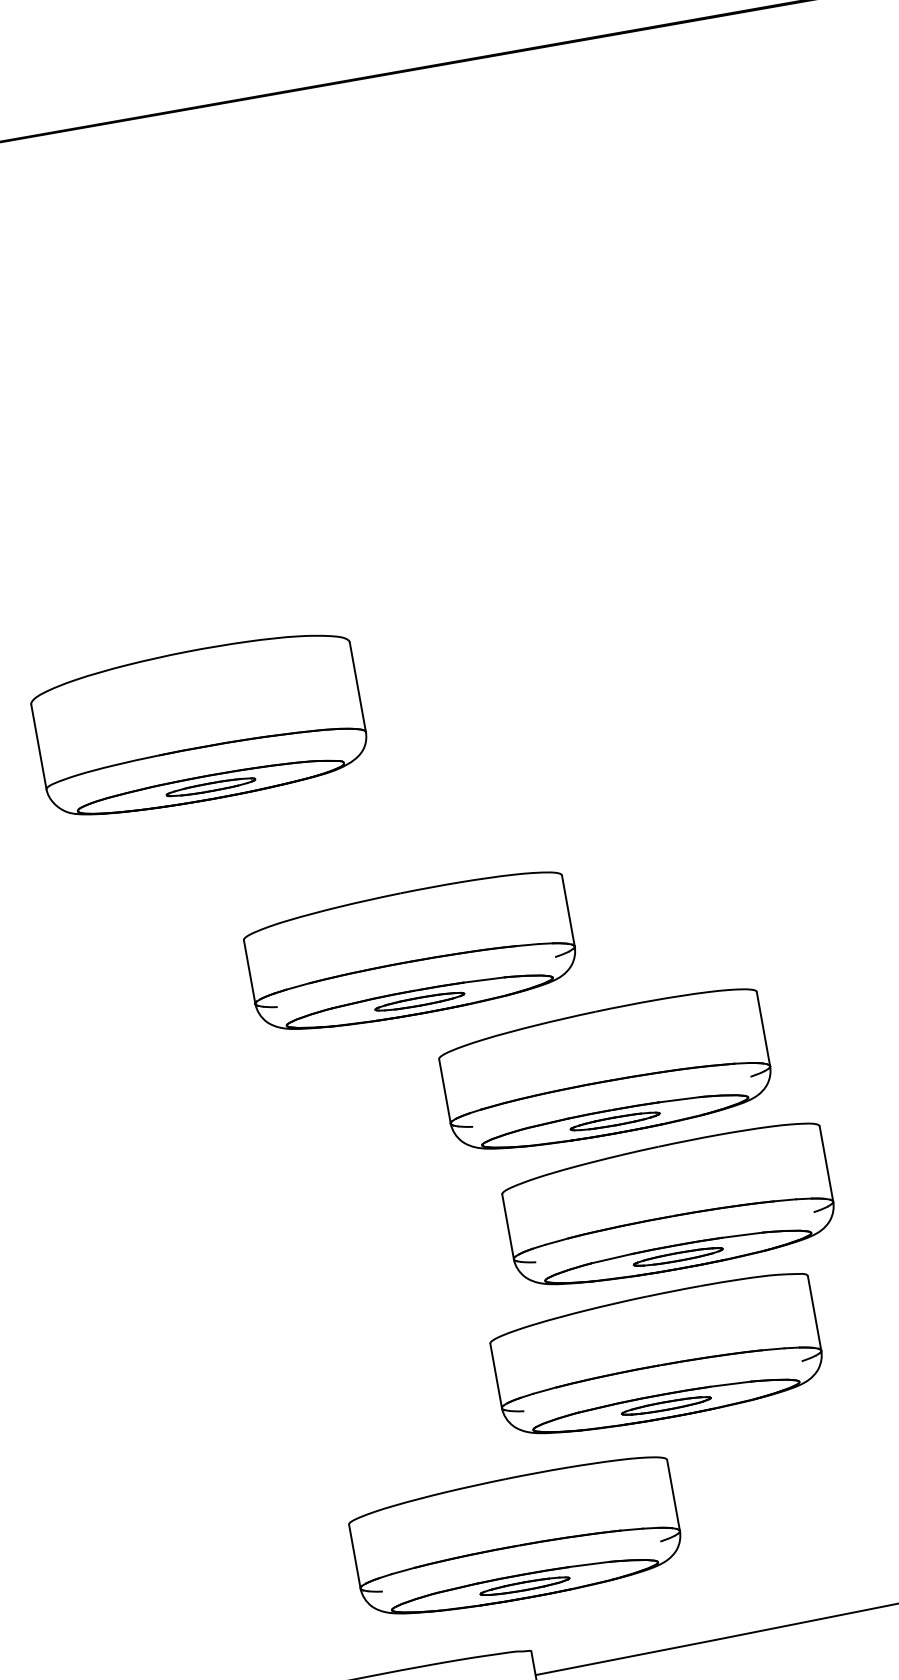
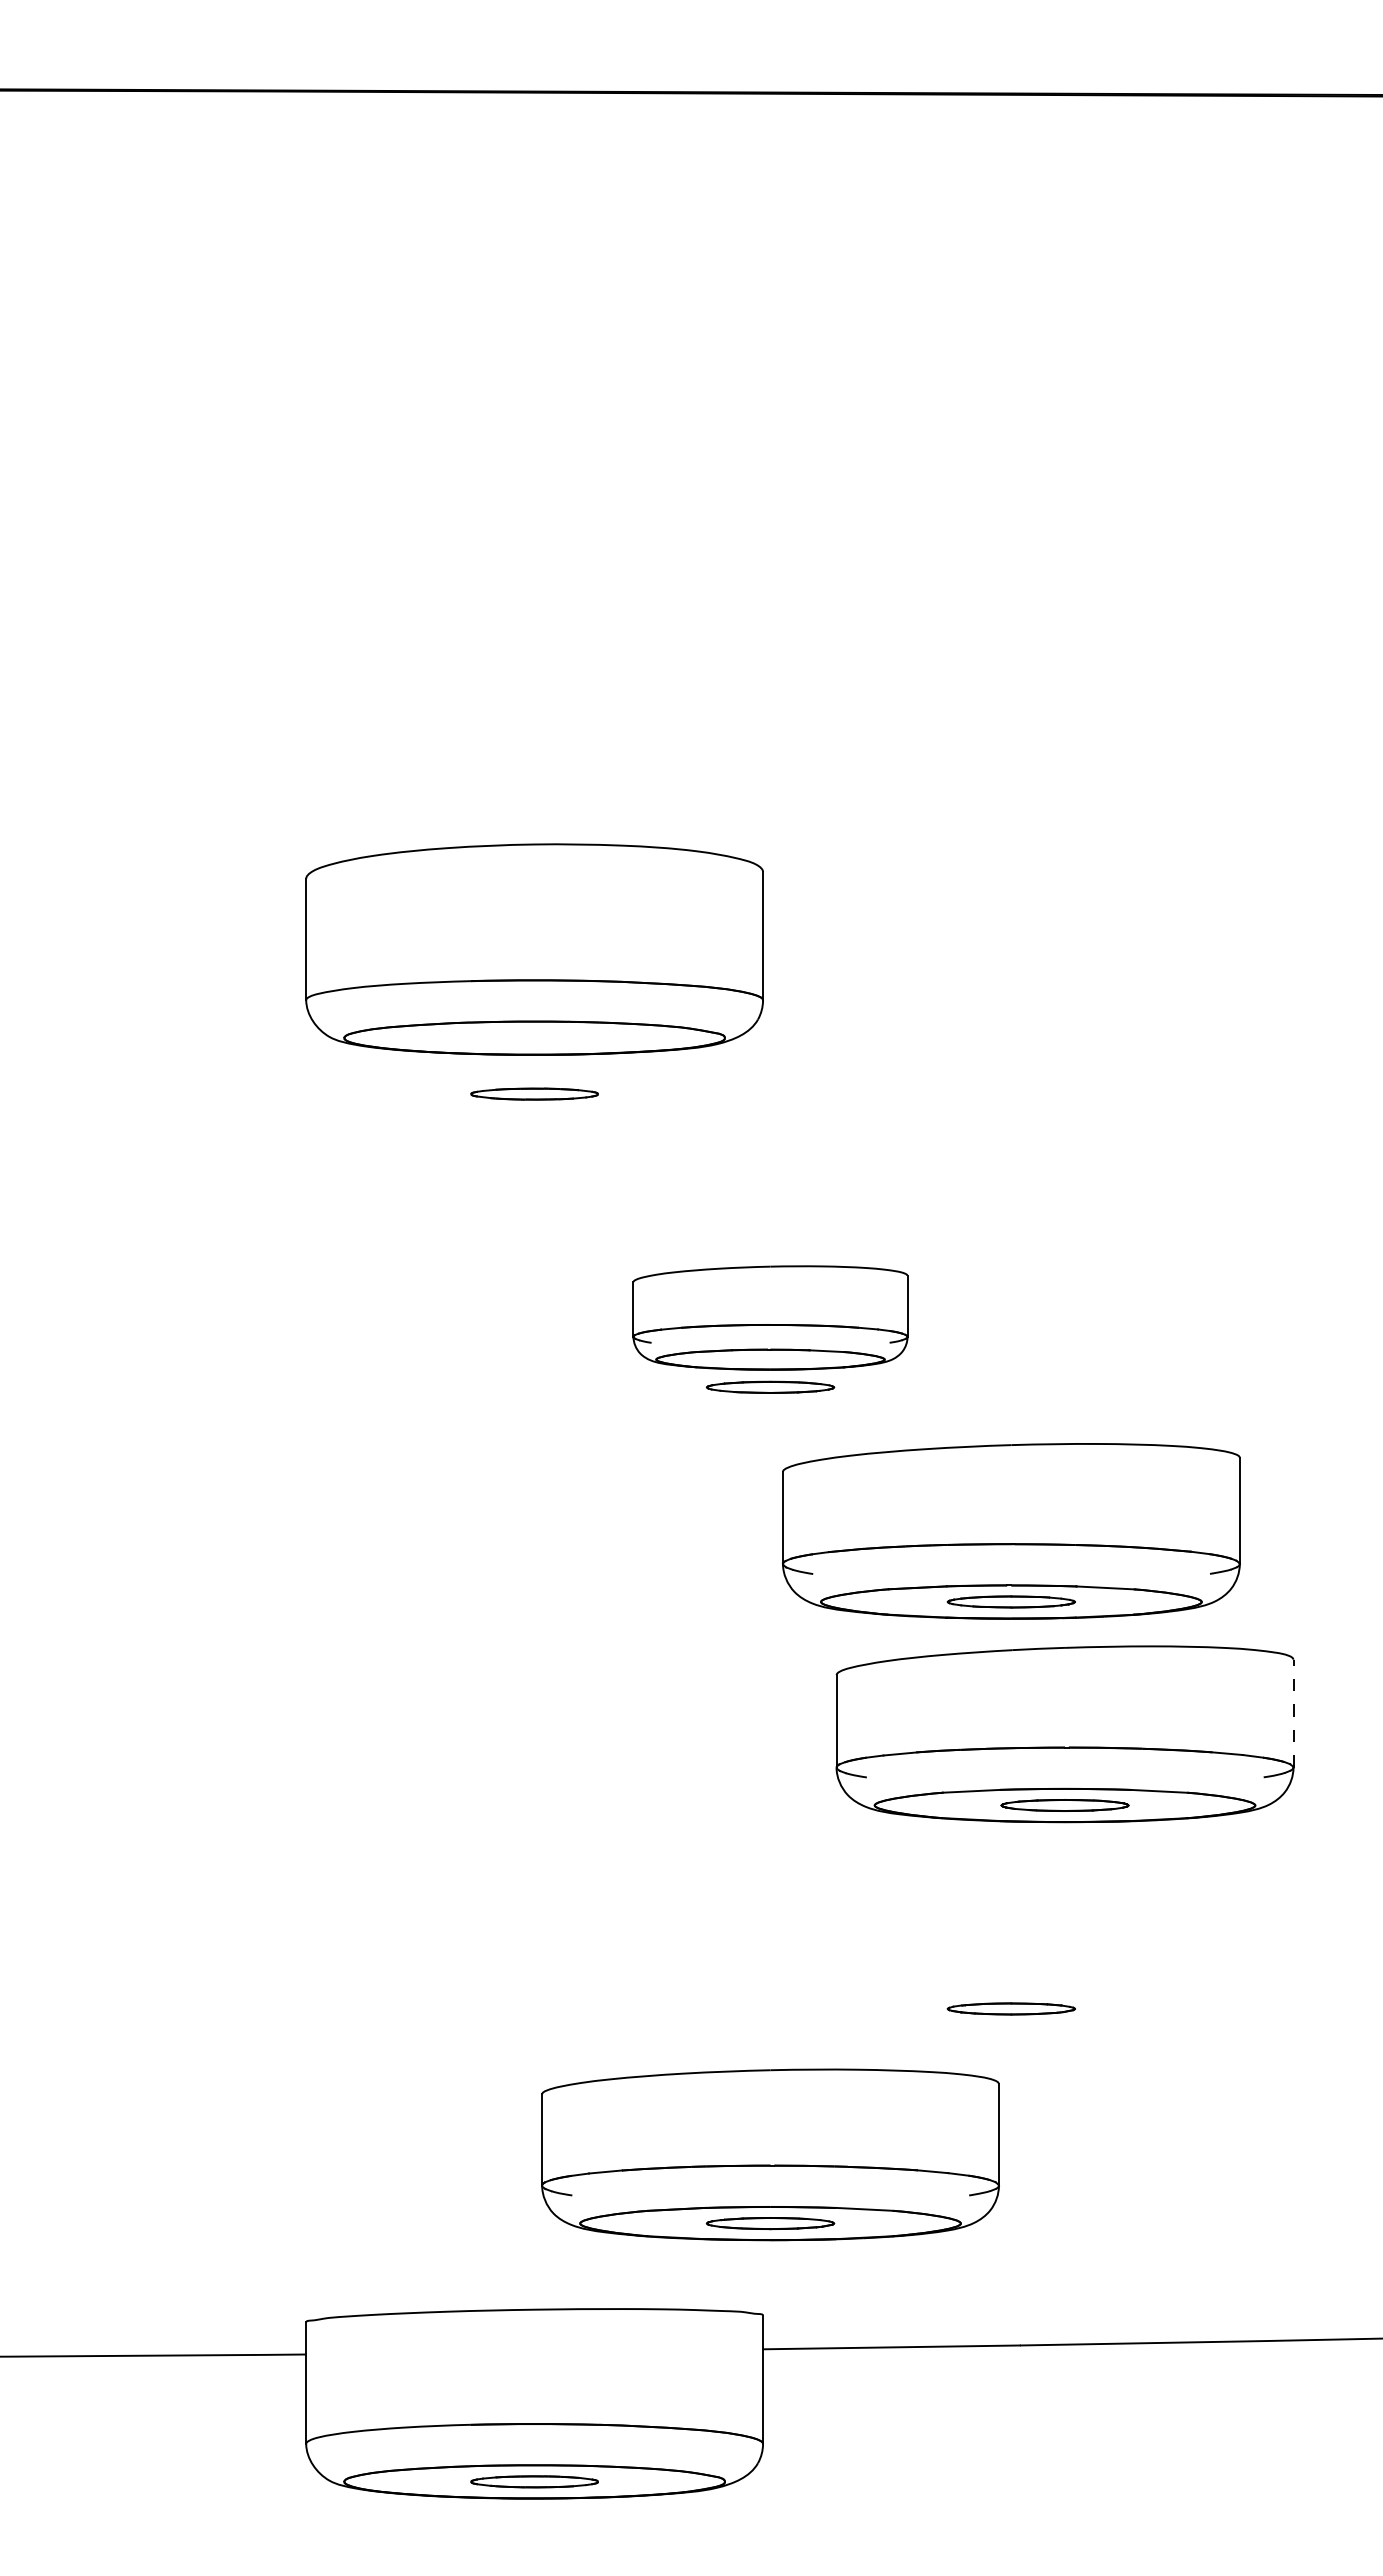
part: (210, 786) -> (534, 1093), moved
part: (411, 952) -> (770, 1317), size x0.6
line: (826, 1163) -> (1293, 1713), solid -> dashed
part: (657, 1356) -> (1011, 1938), removed

